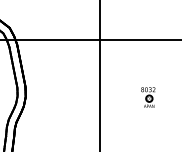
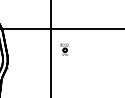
part: (148, 97) -> (64, 49), moved

